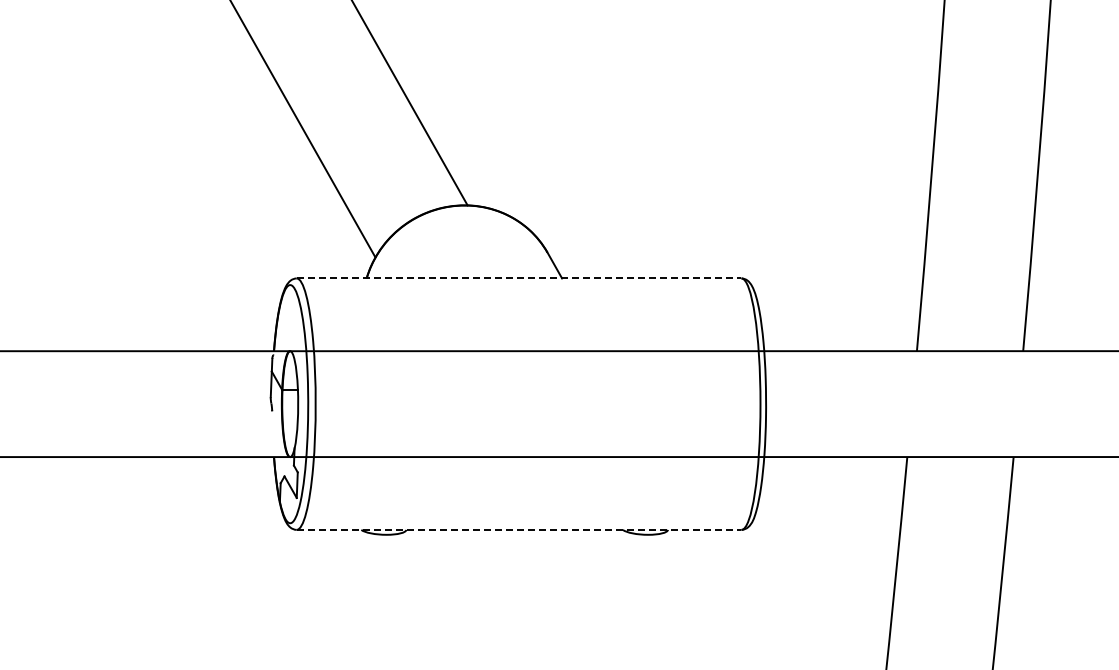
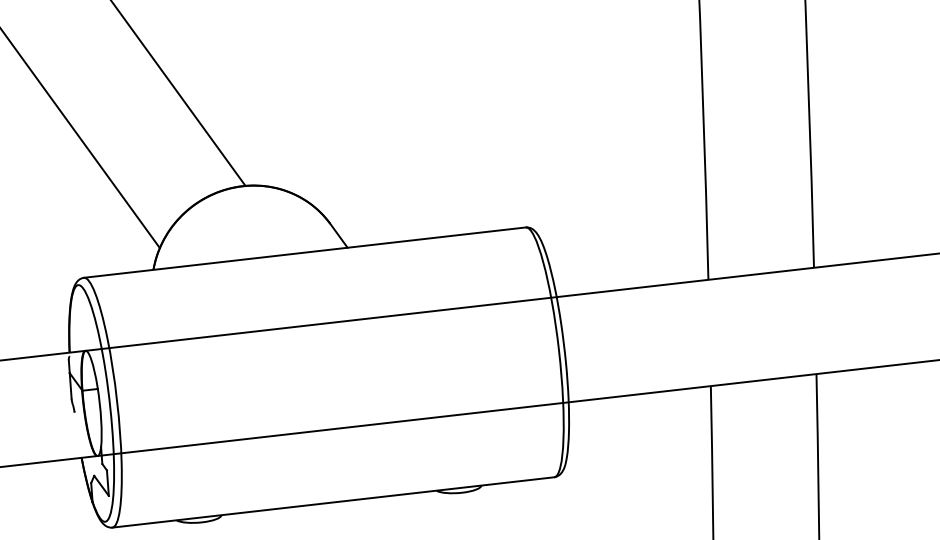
line: (519, 278) -> (305, 252), dashed -> solid
line: (519, 529) -> (333, 502), dashed -> solid

